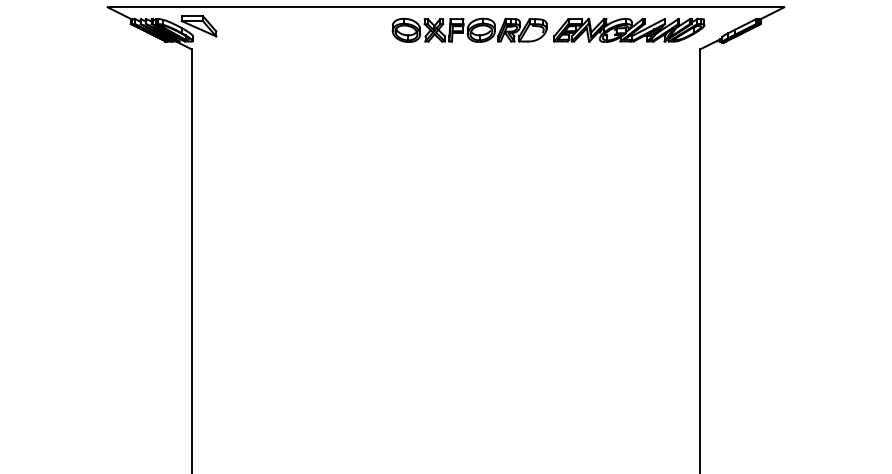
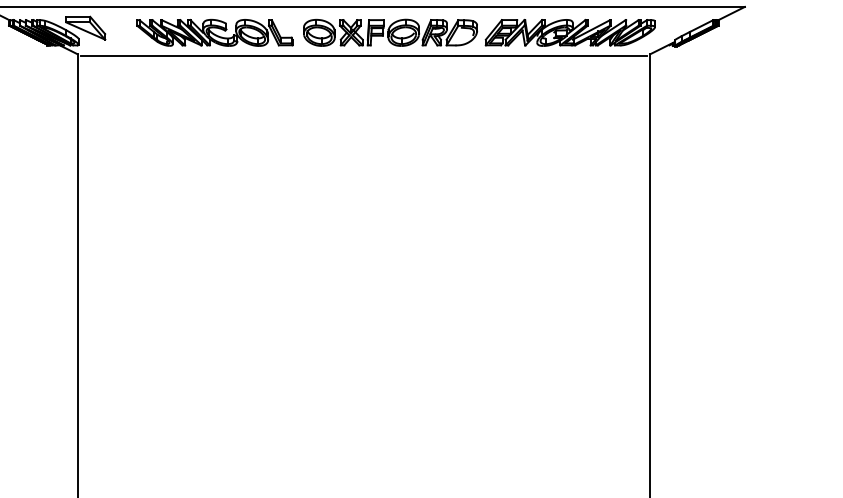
part: (313, 29) -> (214, 31), added
line: (445, 50) -> (363, 55), added

